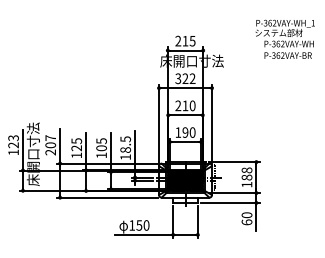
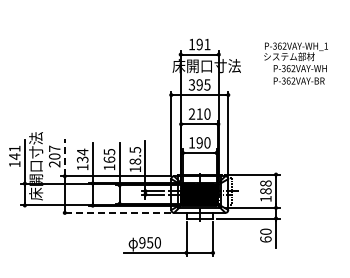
text: (284, 39) -> (295, 63), moved
text: (185, 41) -> (199, 44), 215 -> 191
text: (188, 78) -> (203, 84), 322 -> 395
text: (13, 141) -> (14, 152), 123 -> 141
text: (76, 144) -> (82, 155), 125 -> 134
line: (59, 146) -> (64, 157), solid -> dashed
text: (101, 148) -> (109, 159), 105 -> 165
line: (107, 197) -> (115, 212), solid -> dashed
text: (132, 225) -> (142, 242), 150 -> 950

